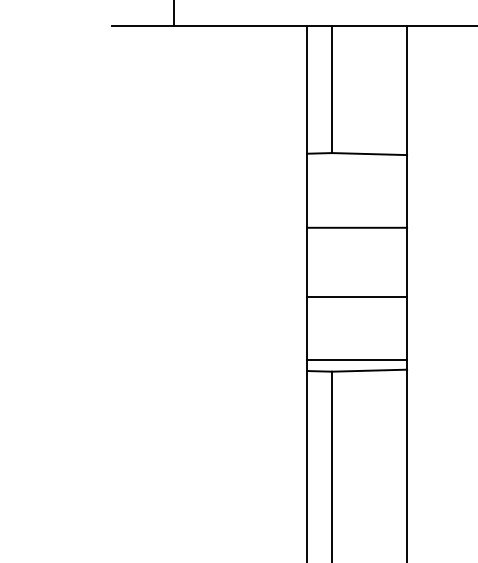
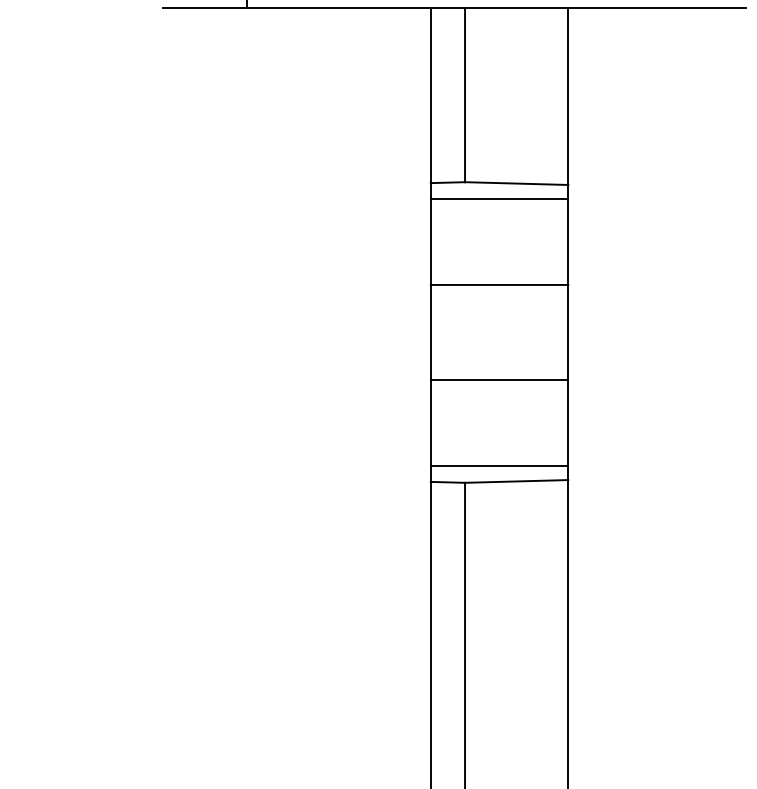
line: (357, 164) -> (499, 198), added

